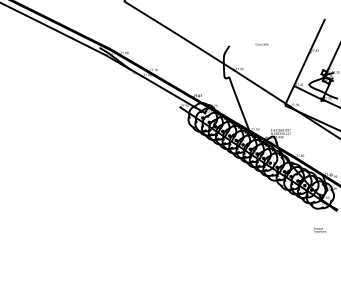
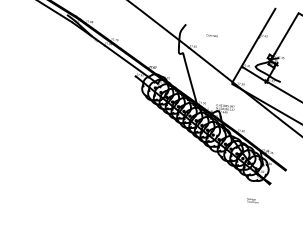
text: (261, 44) -> (211, 35), moved

